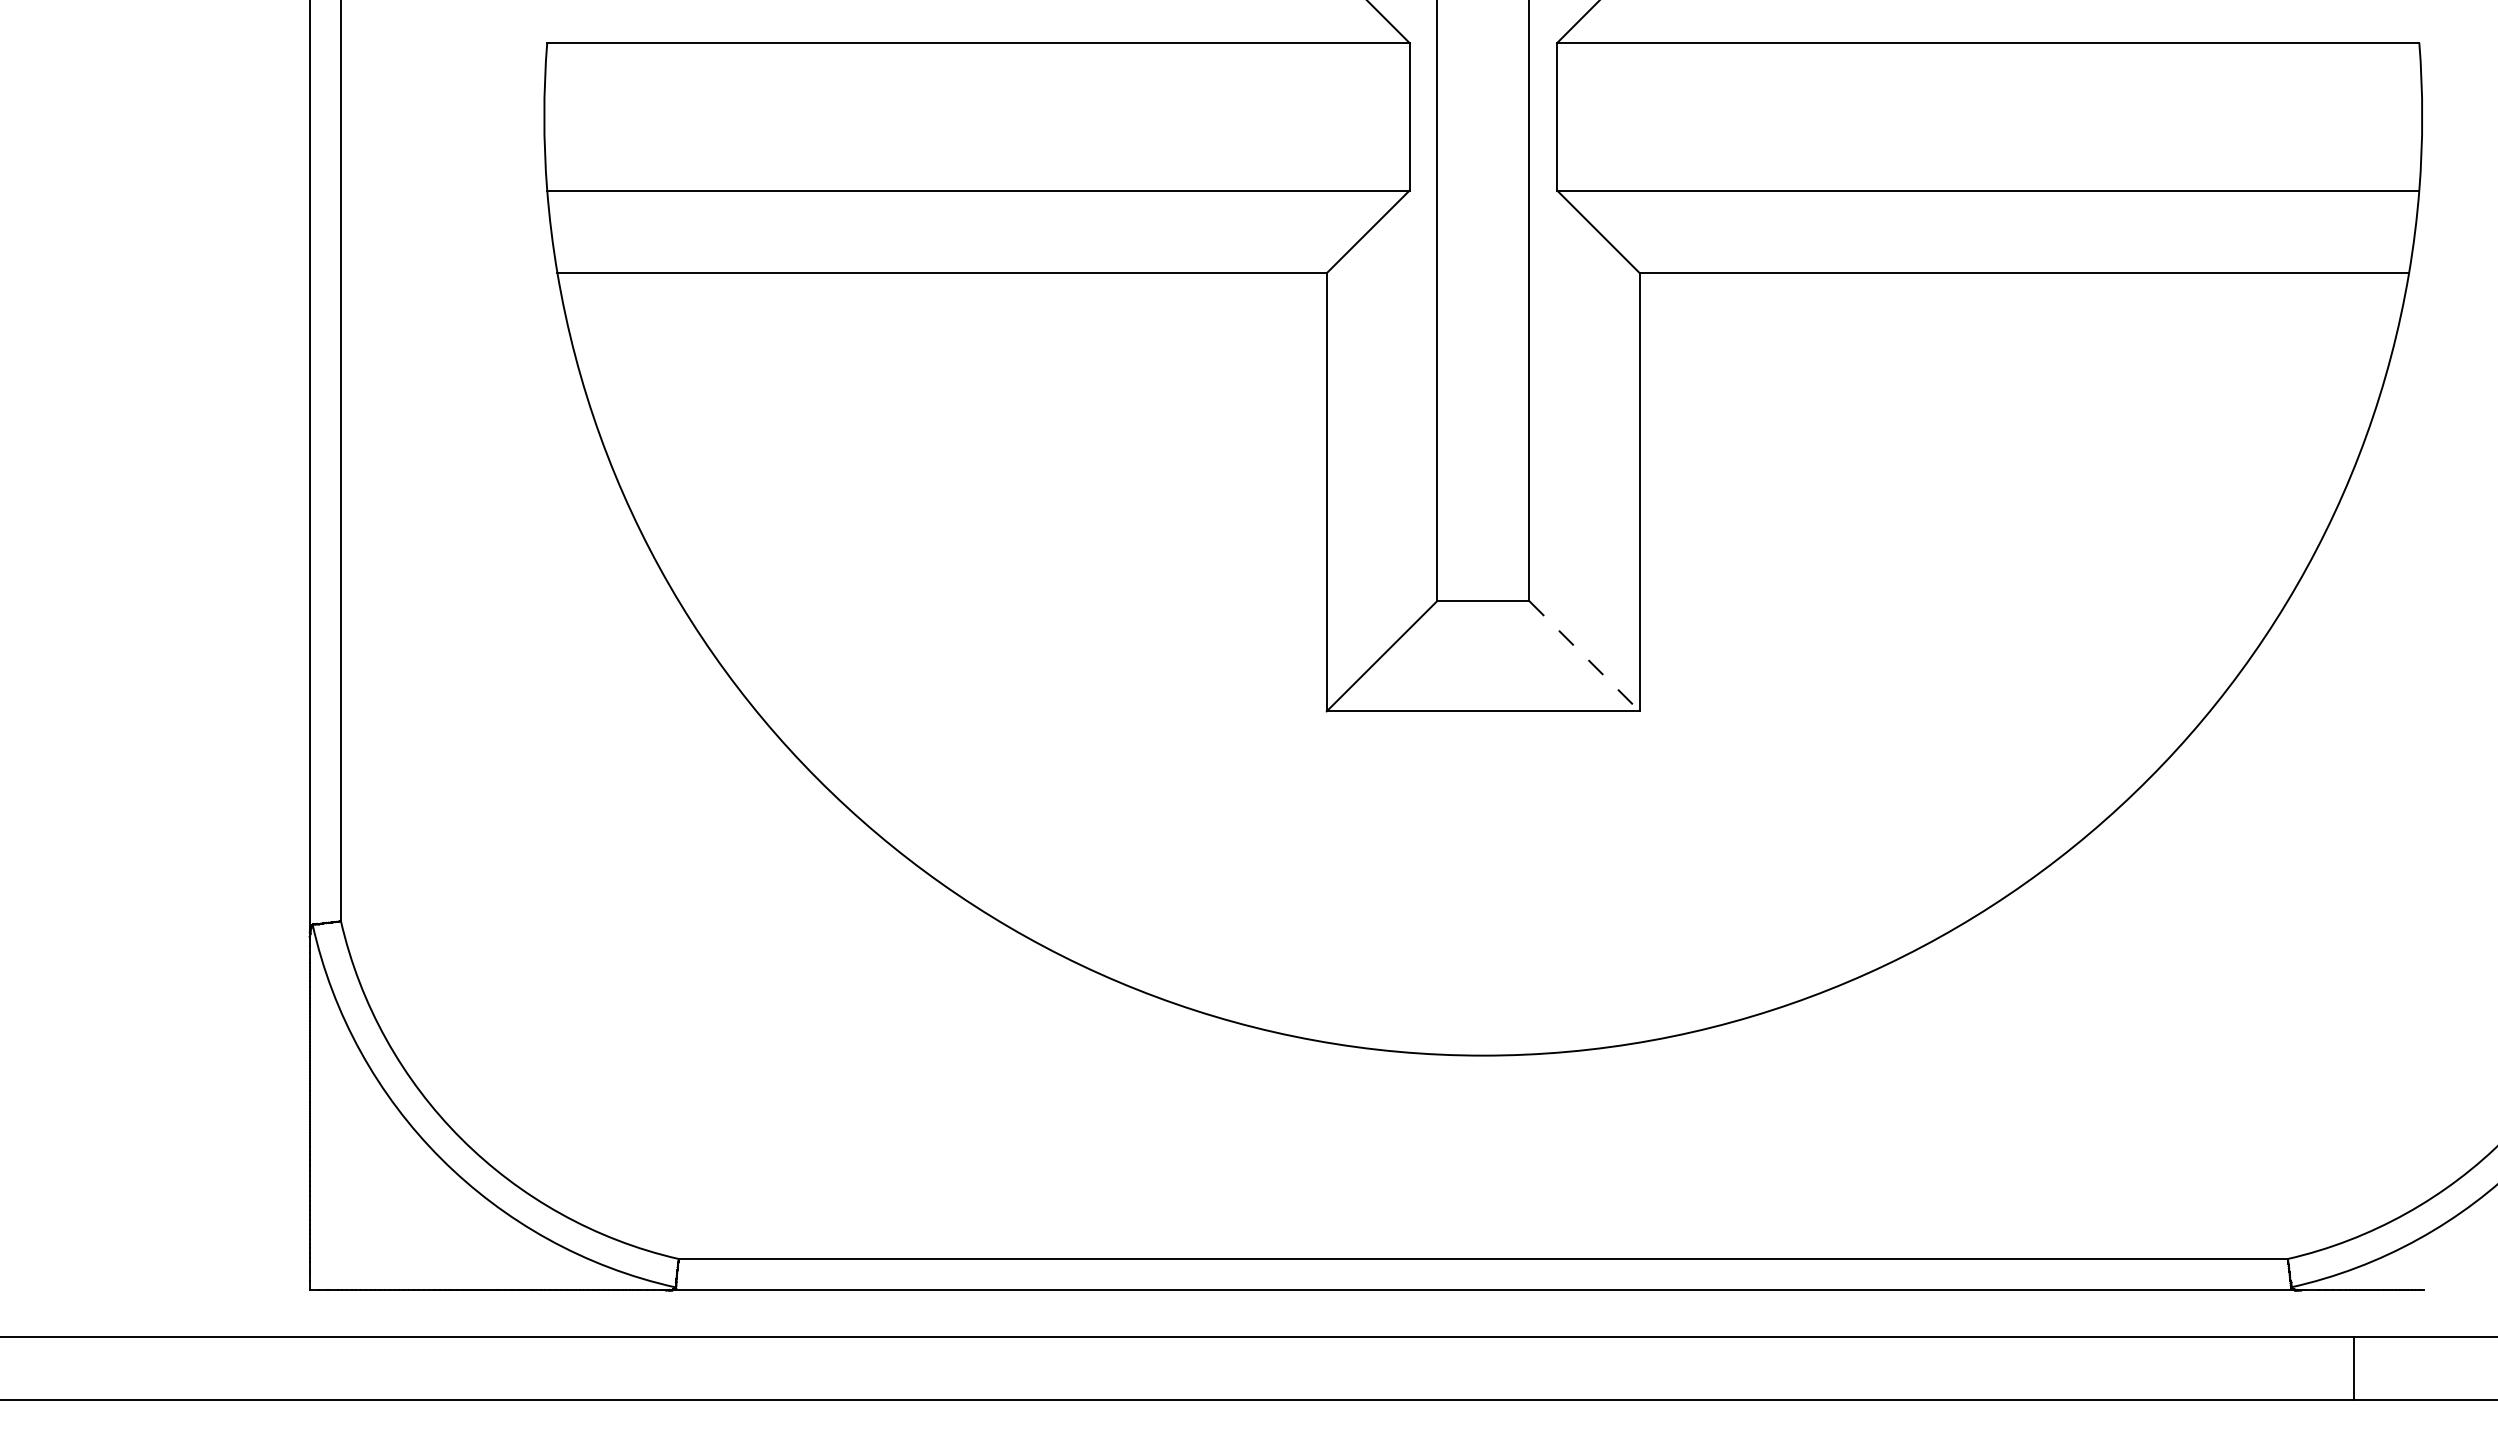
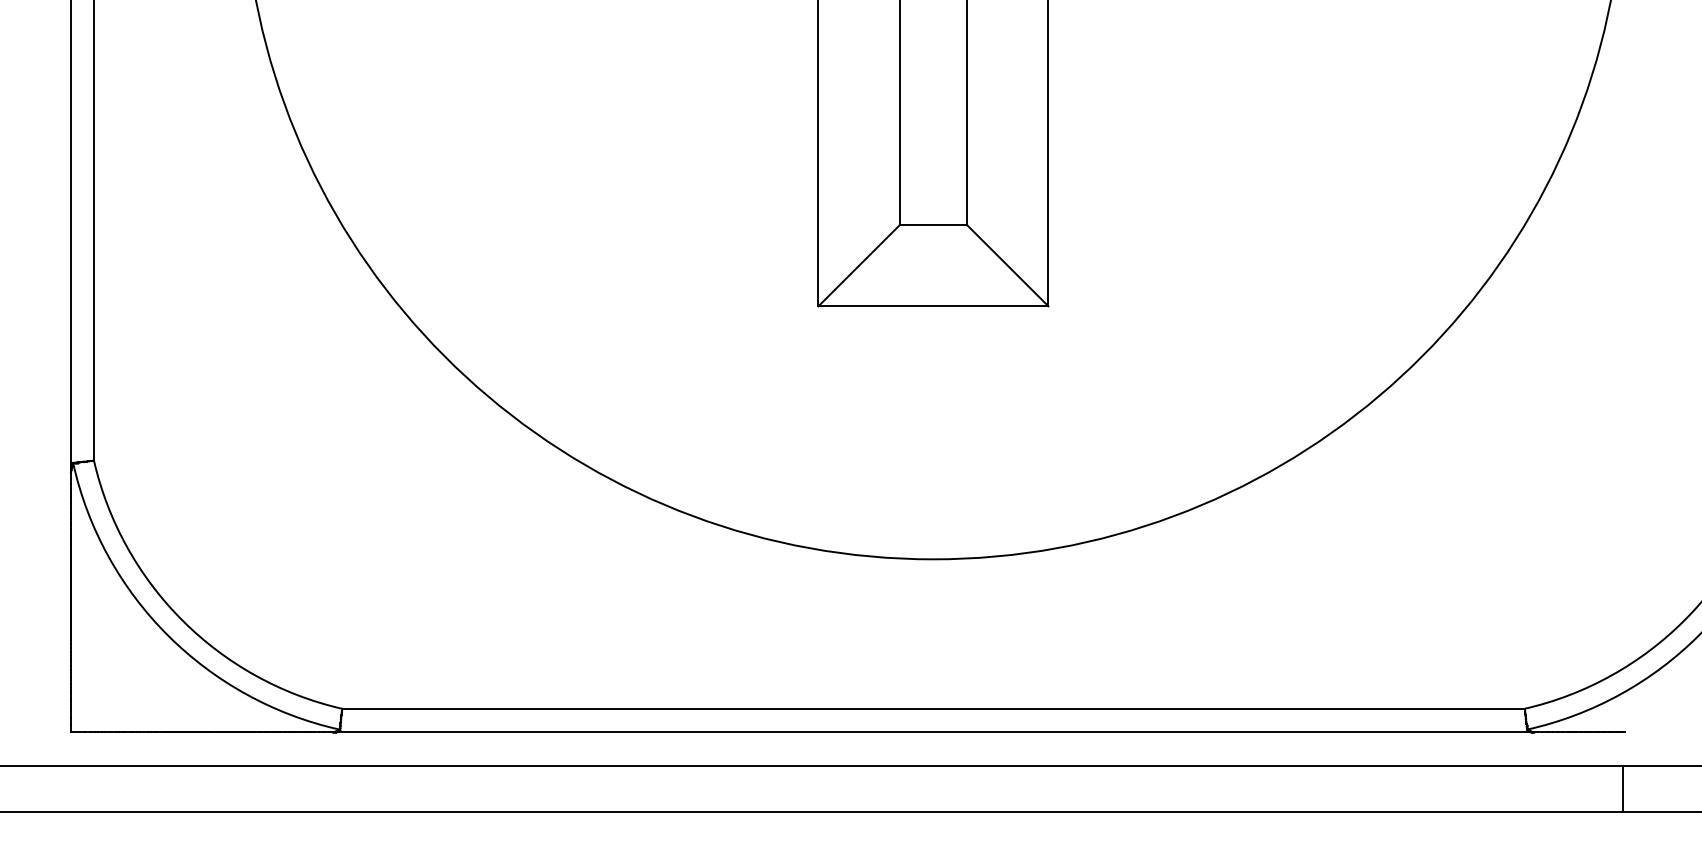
line: (1584, 656) -> (1007, 266), dashed -> solid
line: (2354, 1368) -> (1623, 789), moved

